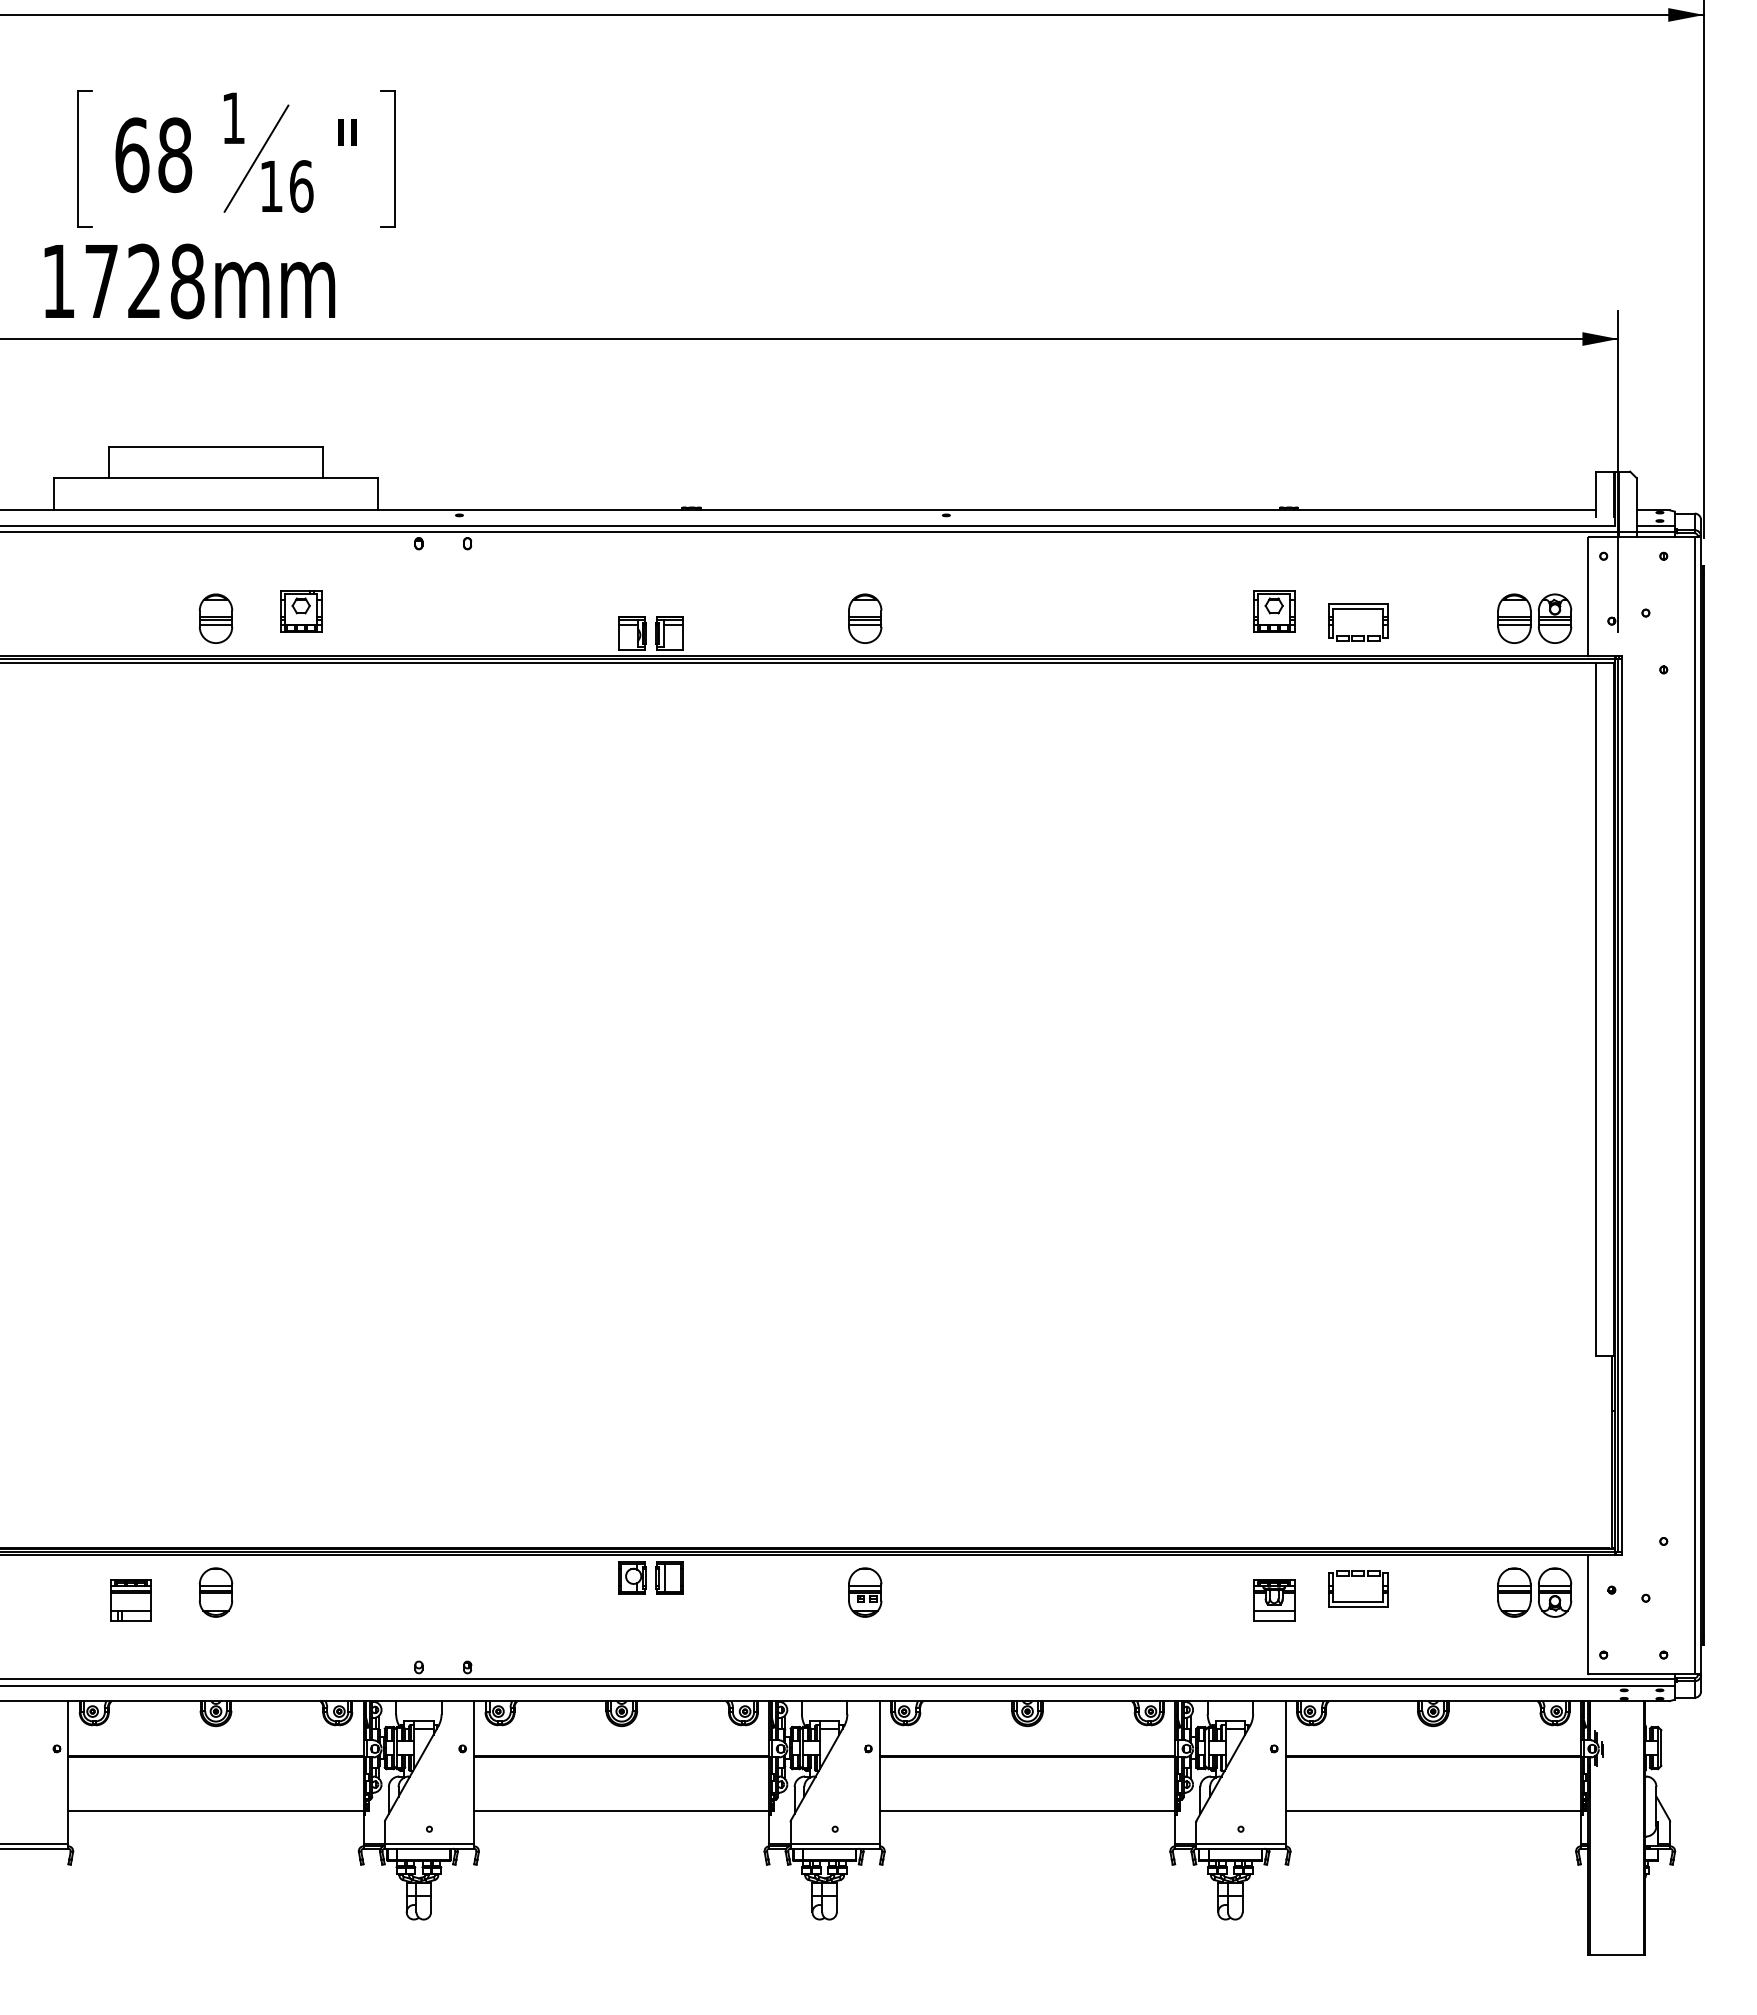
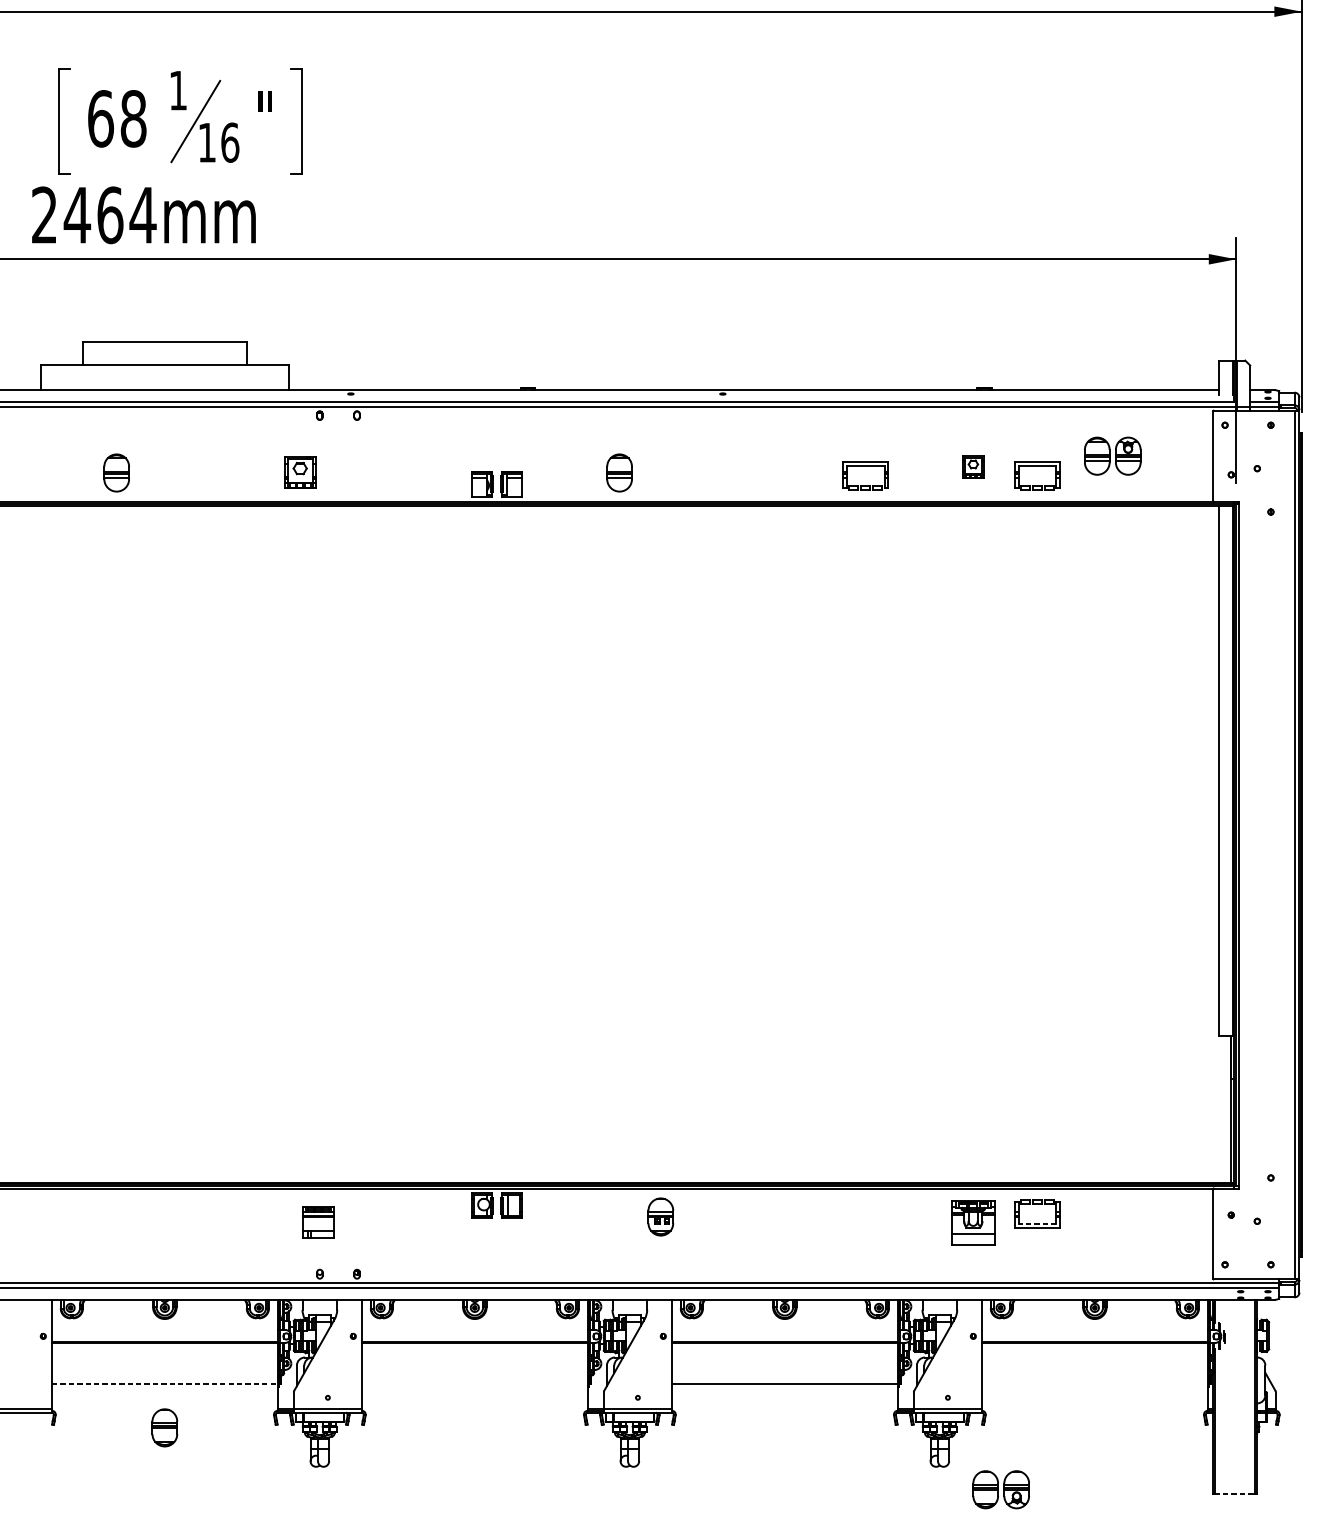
text: (123, 281) -> (94, 215), 1728mm -> 2464mm
part: (1133, 609) -> (865, 465), added
part: (301, 611) -> (300, 472), moved
part: (1274, 611) -> (973, 467), size x0.7
part: (215, 618) -> (116, 472), moved
part: (865, 618) -> (619, 472), moved
part: (1534, 618) -> (1112, 455), moved
part: (215, 1592) -> (164, 1427), moved
part: (1534, 1592) -> (1001, 1489), moved
part: (130, 1600) -> (318, 1223), moved
part: (1274, 1600) -> (973, 1223), size x1.4
line: (1358, 1602) -> (1037, 1224), solid -> dashed
line: (216, 1810) -> (165, 1383), solid -> dashed
line: (621, 1810) -> (474, 1383), removed
line: (1433, 1810) -> (1095, 1383), removed
line: (1616, 1954) -> (1234, 1493), solid -> dashed

